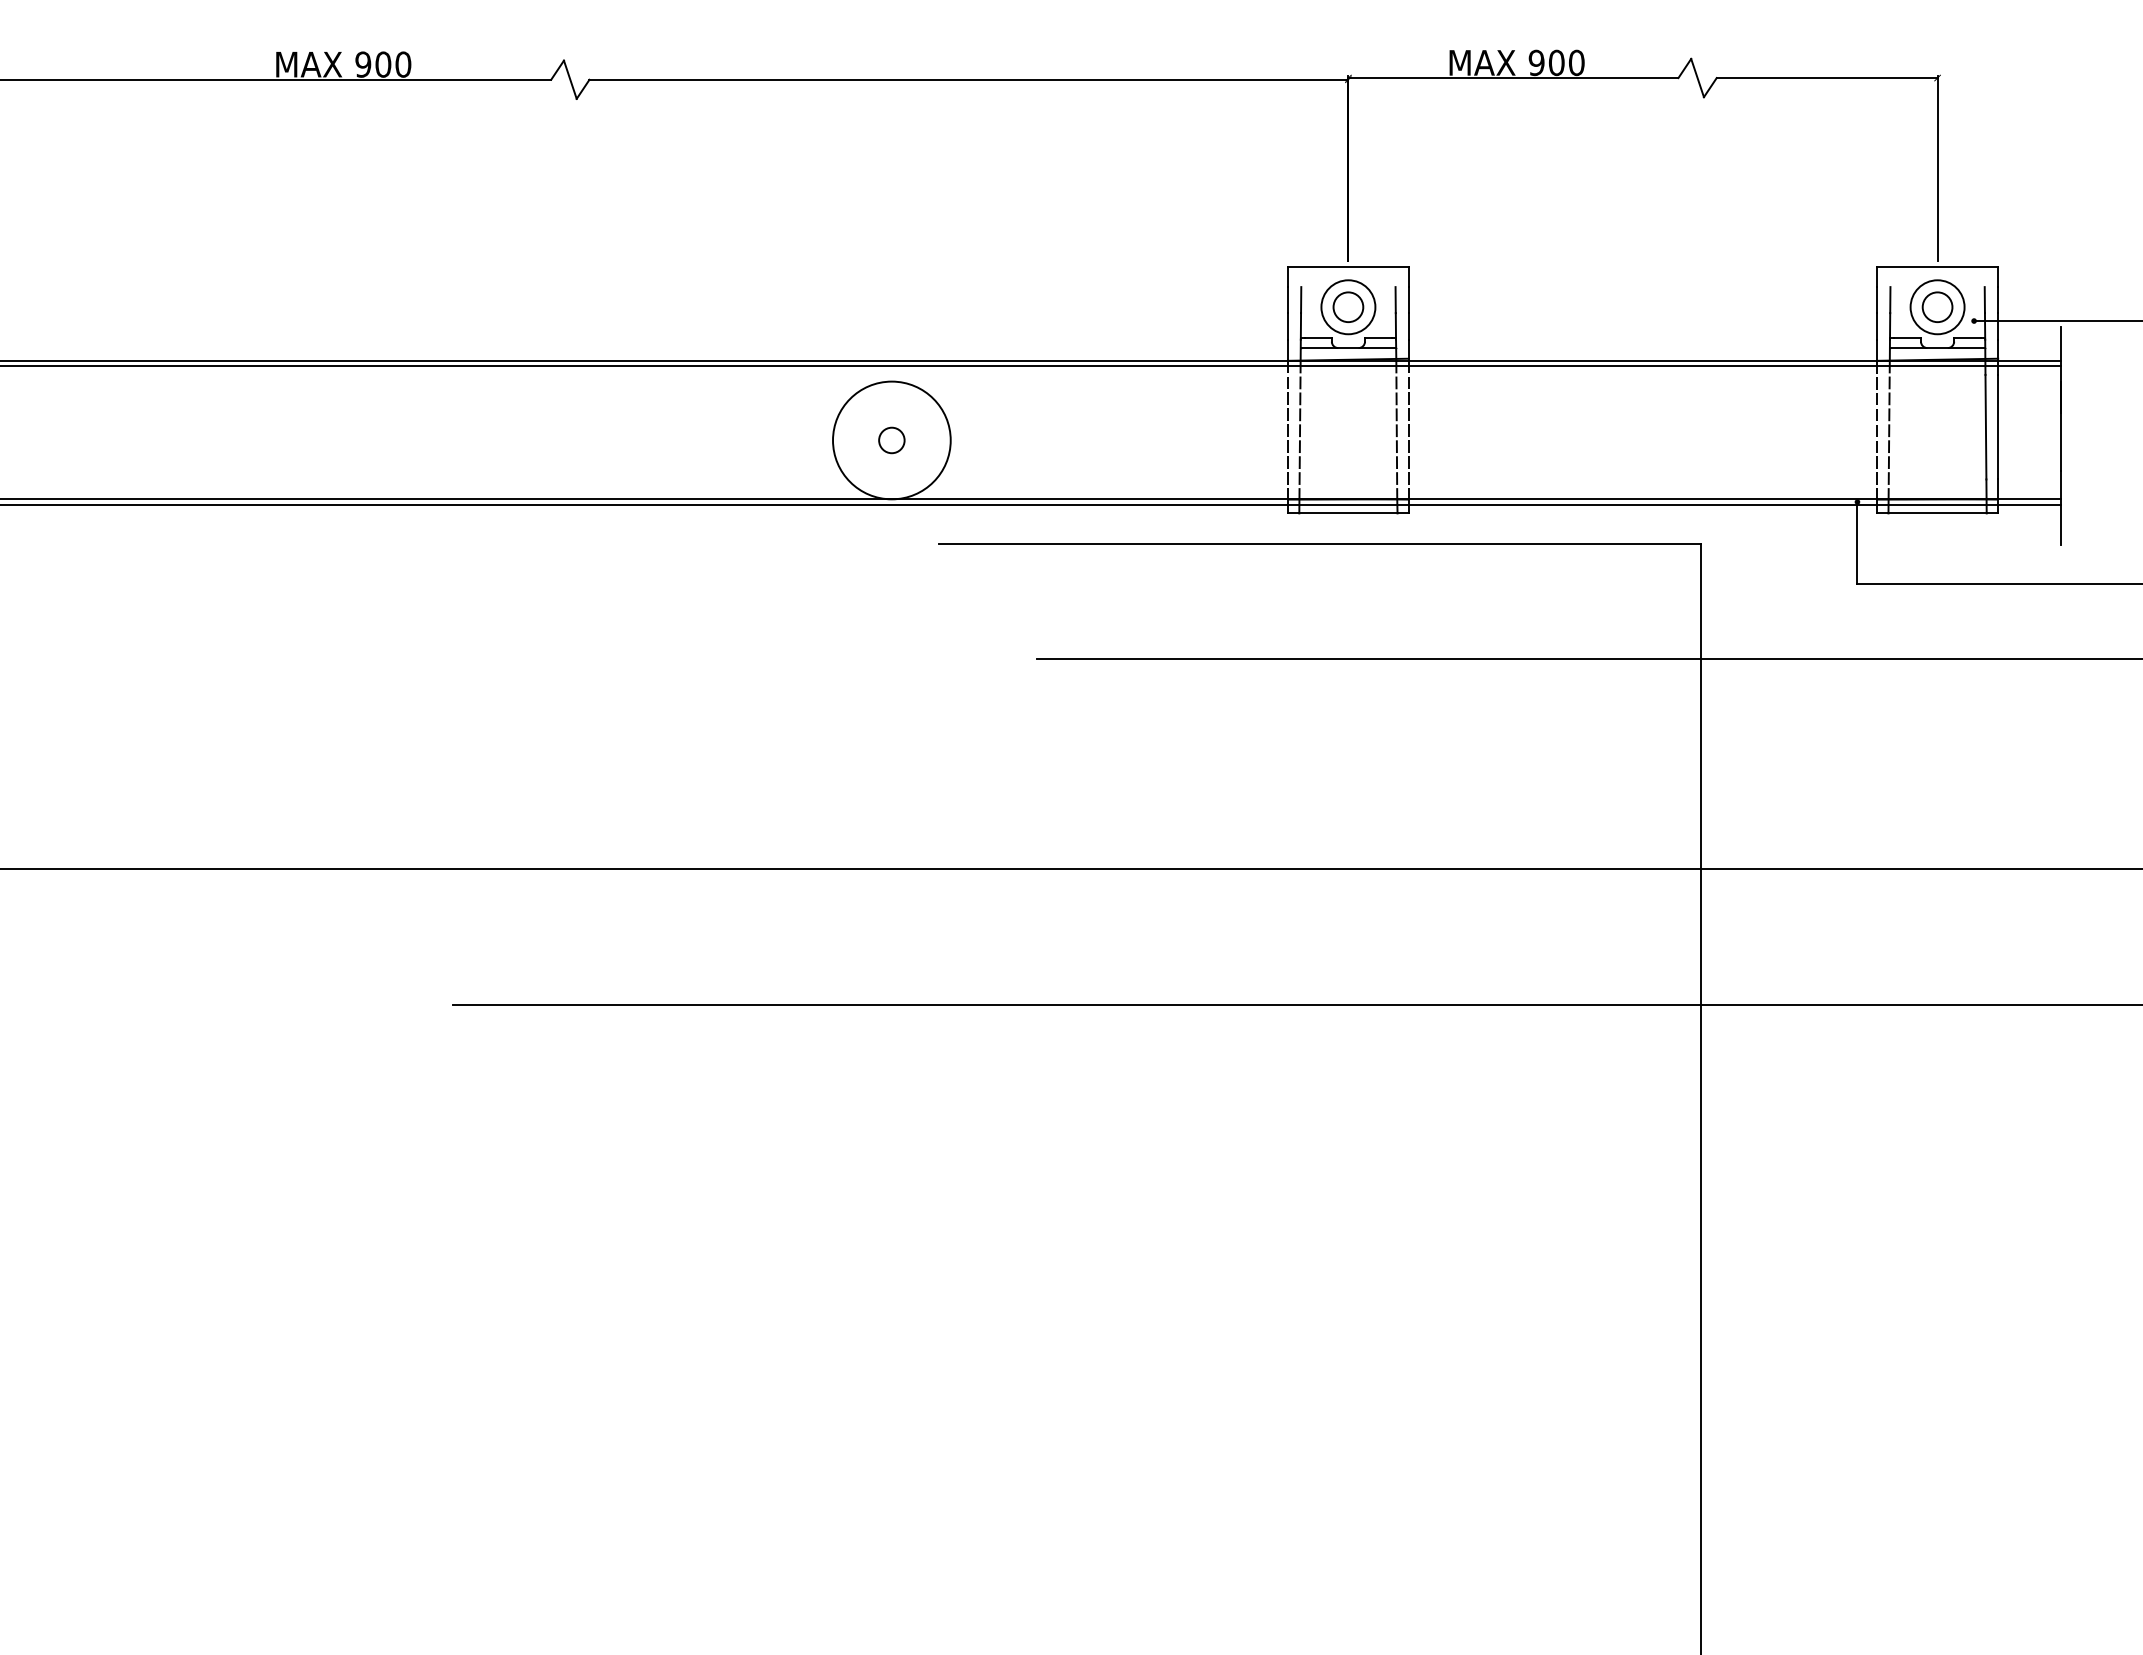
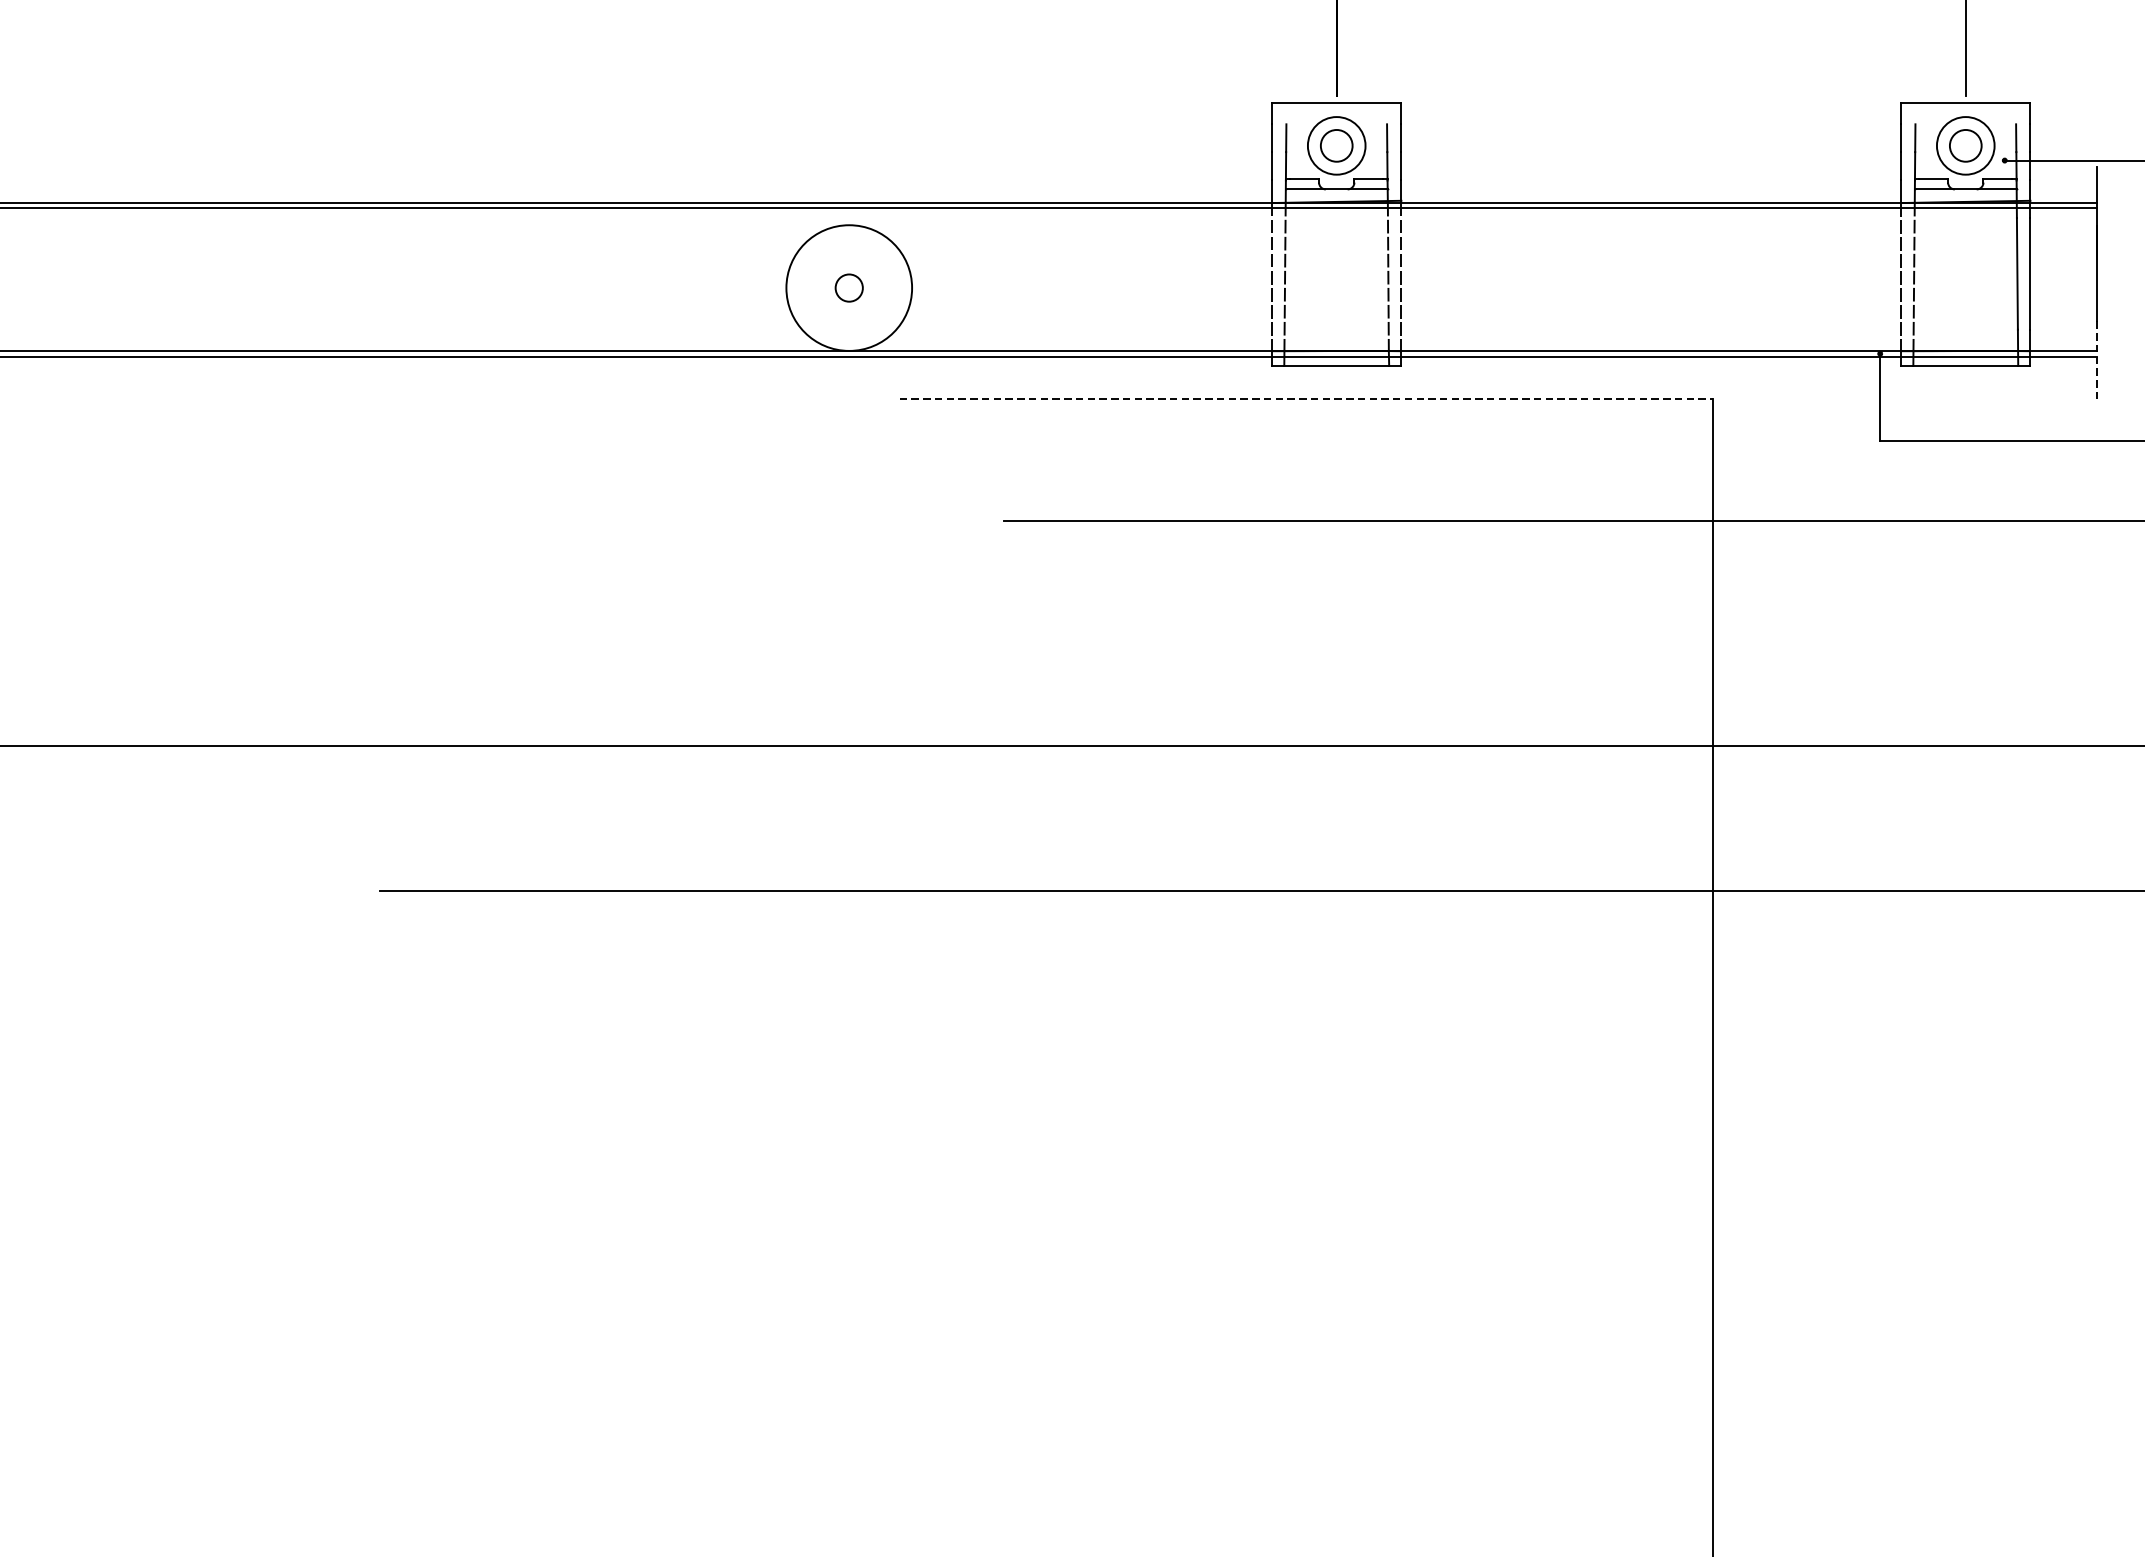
line: (2060, 507) -> (2097, 359), solid -> dashed
line: (1319, 544) -> (1305, 399), solid -> dashed

